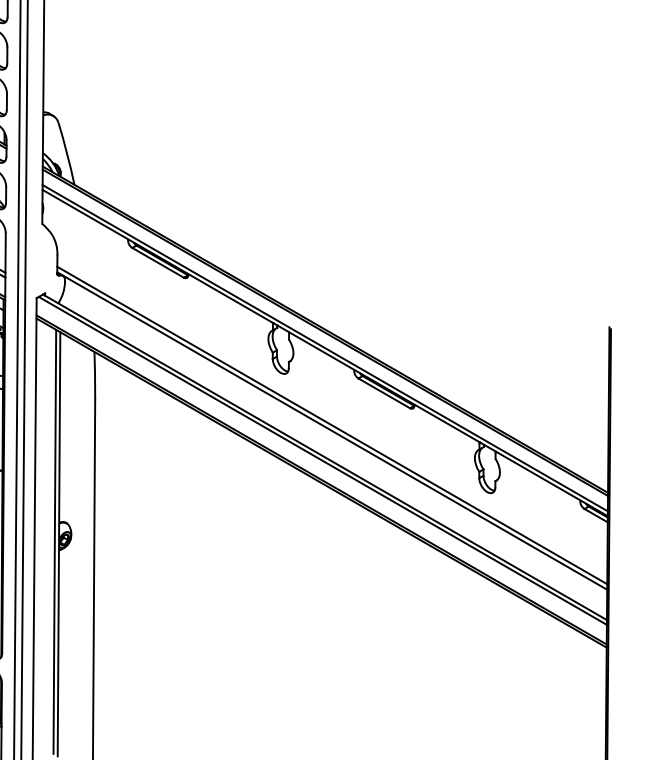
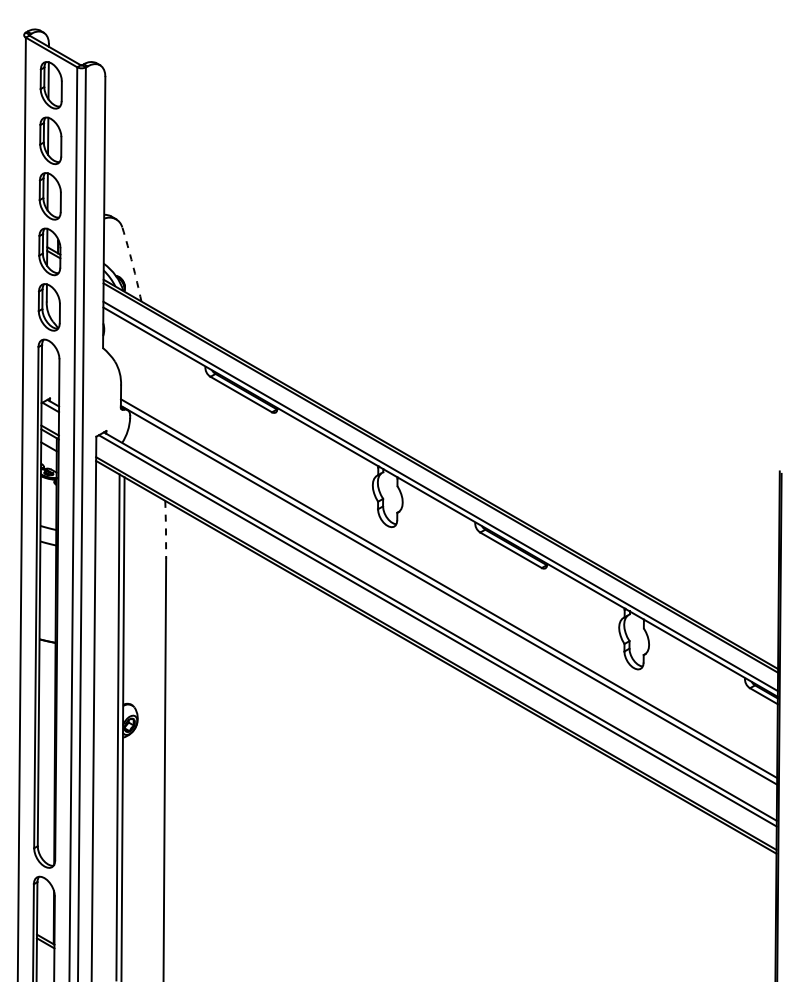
arc: (66, 153) -> (132, 264), solid -> dashed
line: (94, 375) -> (165, 529), solid -> dashed

